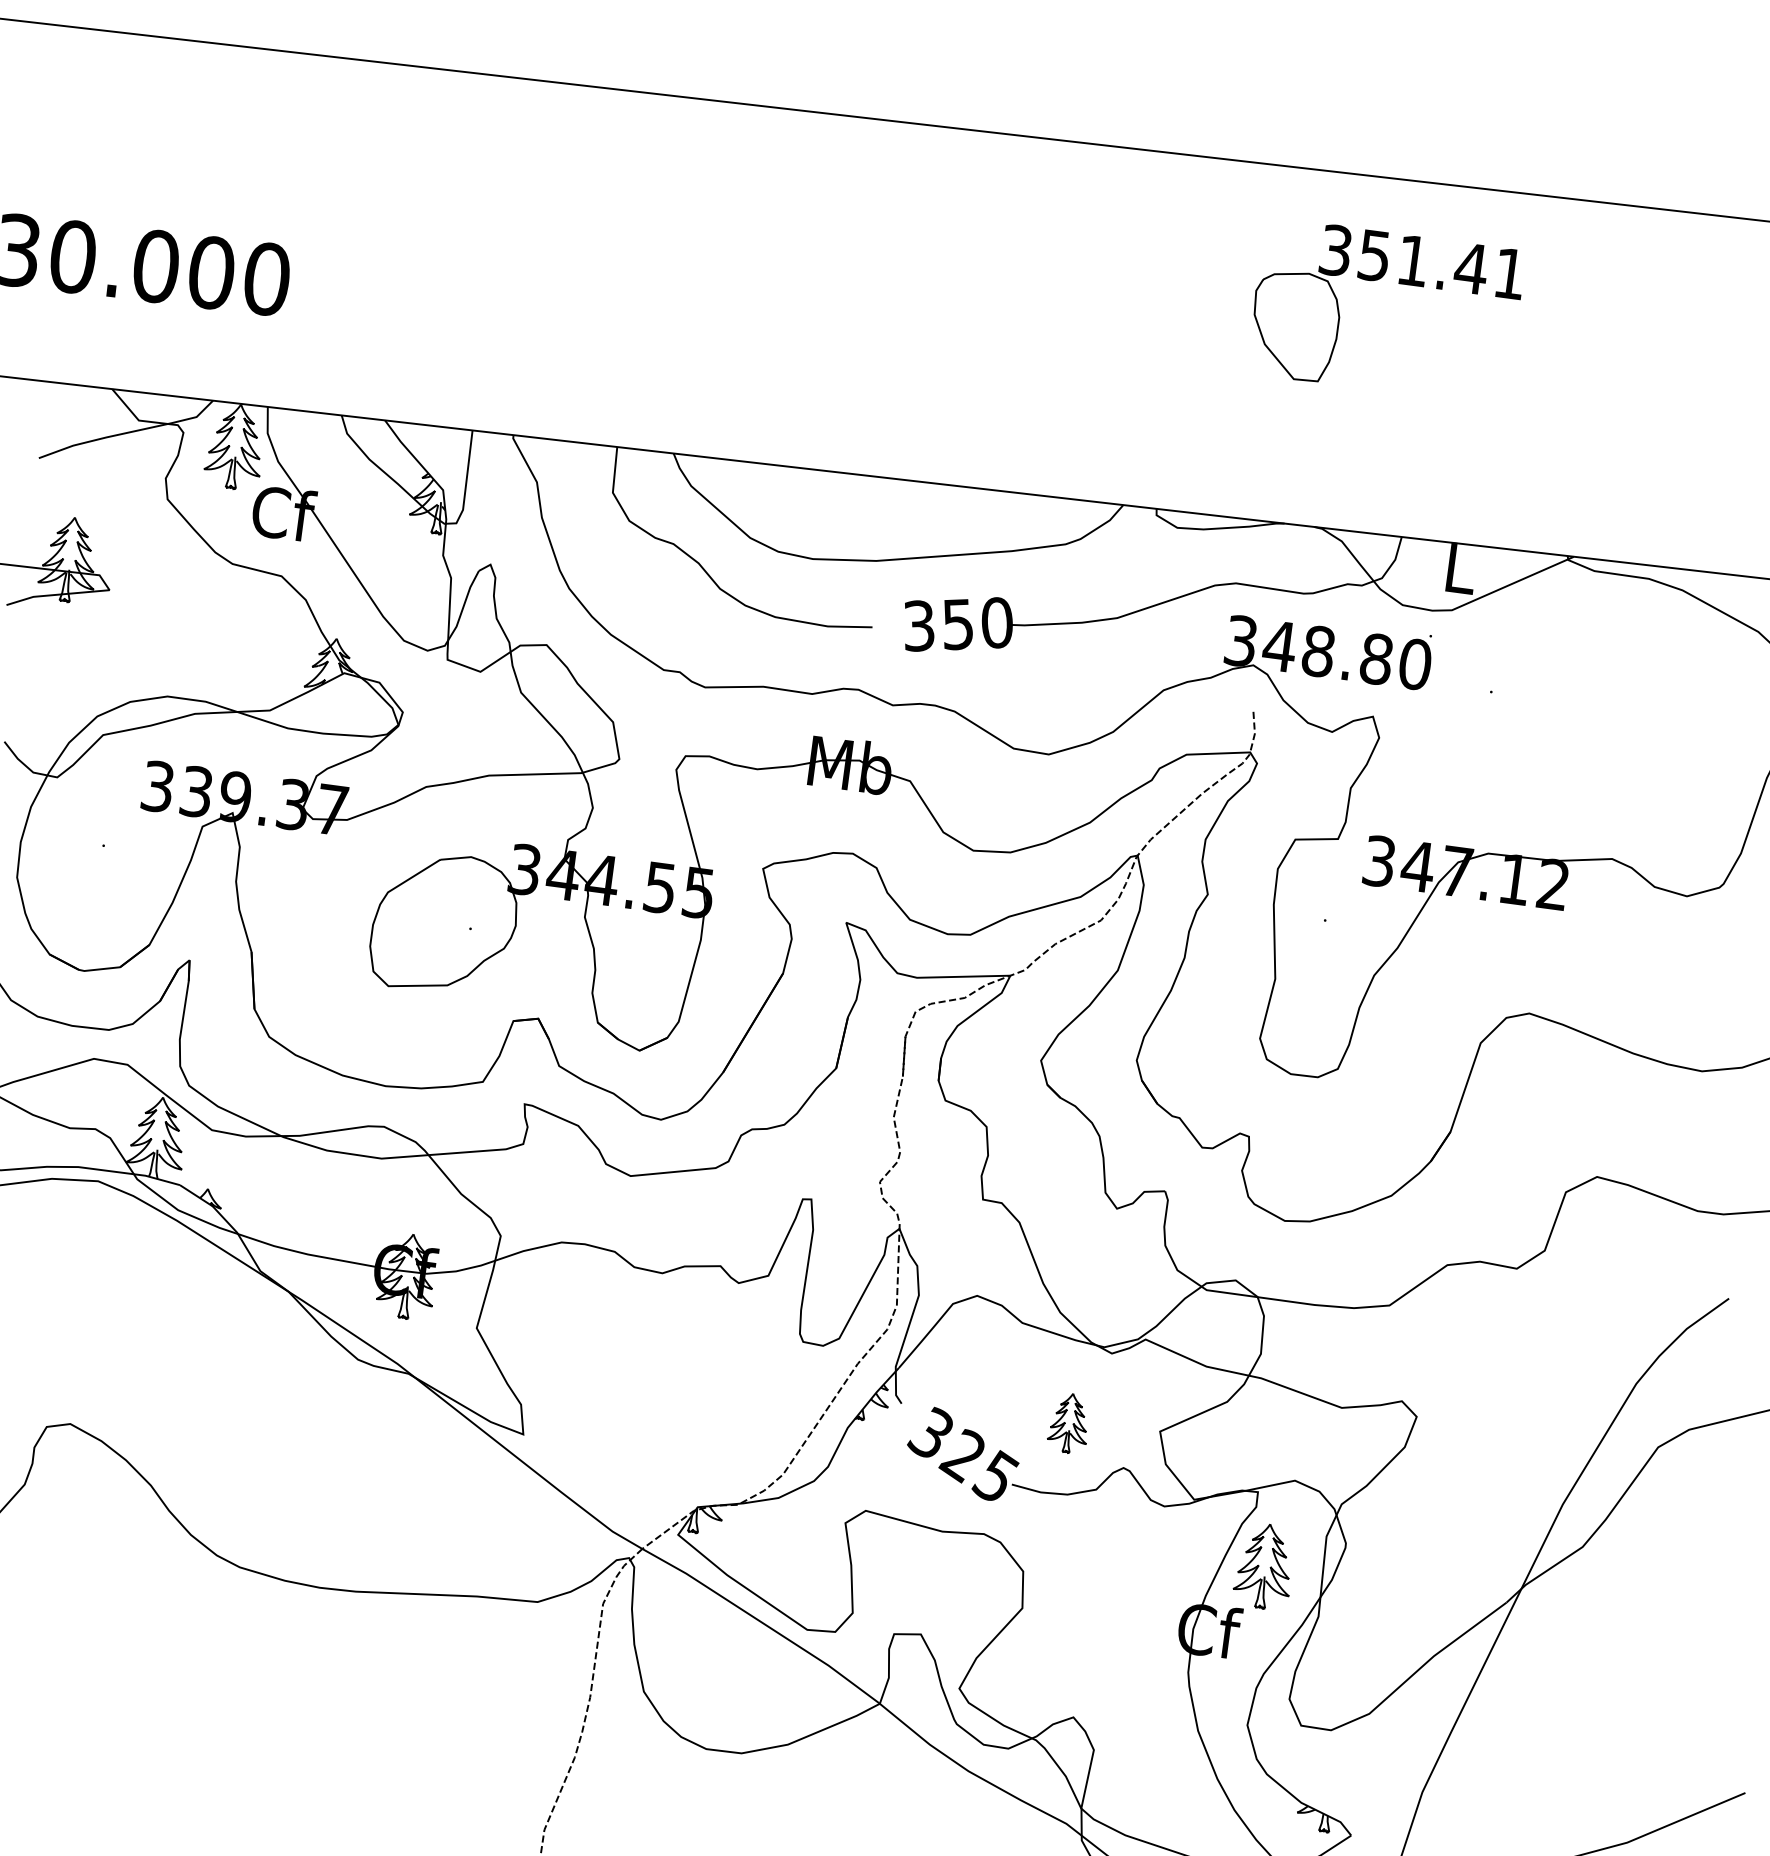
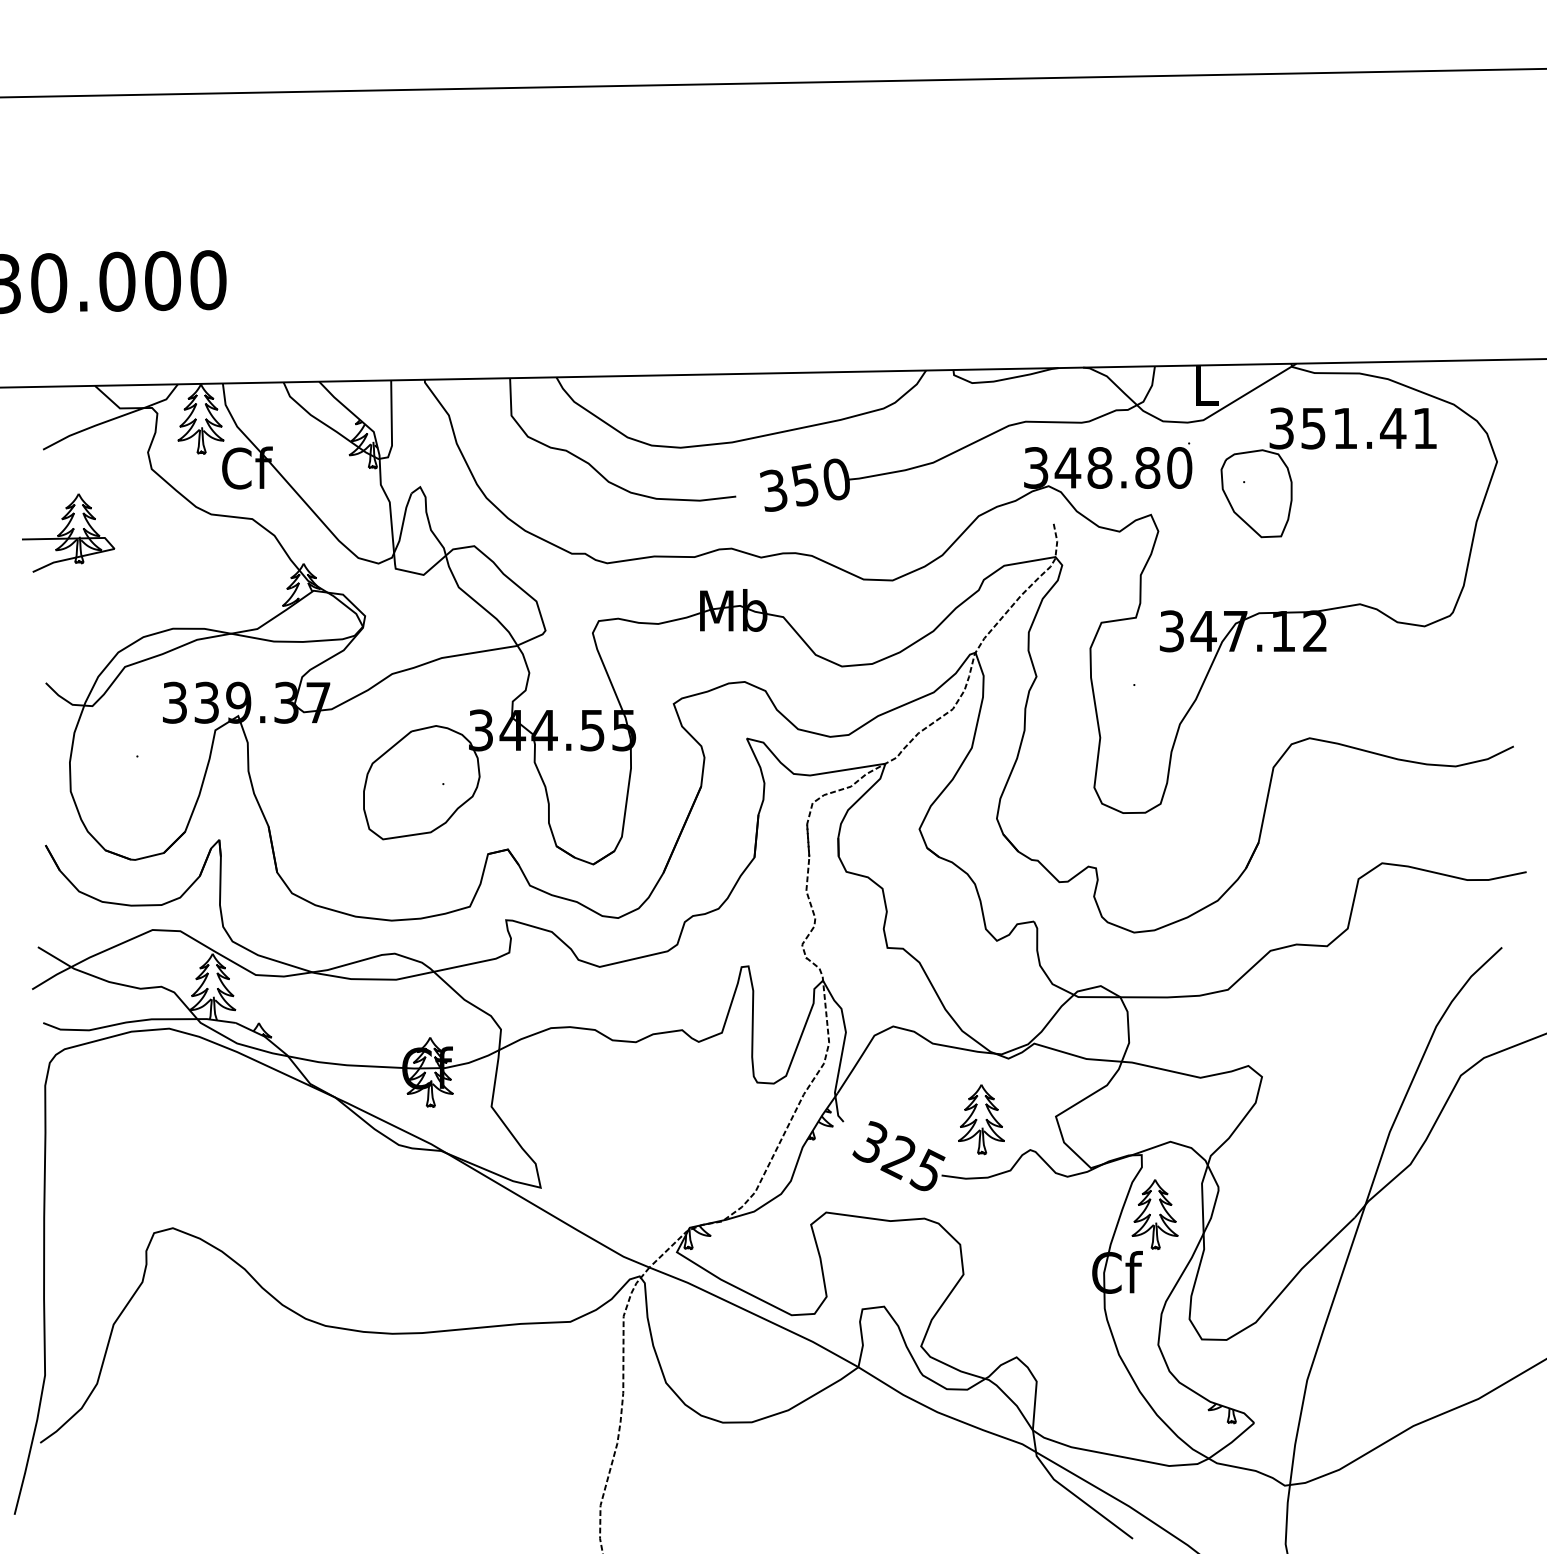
part: (1399, 283) -> (1336, 448), moved
part: (1069, 1423) -> (981, 1119), size x1.43

